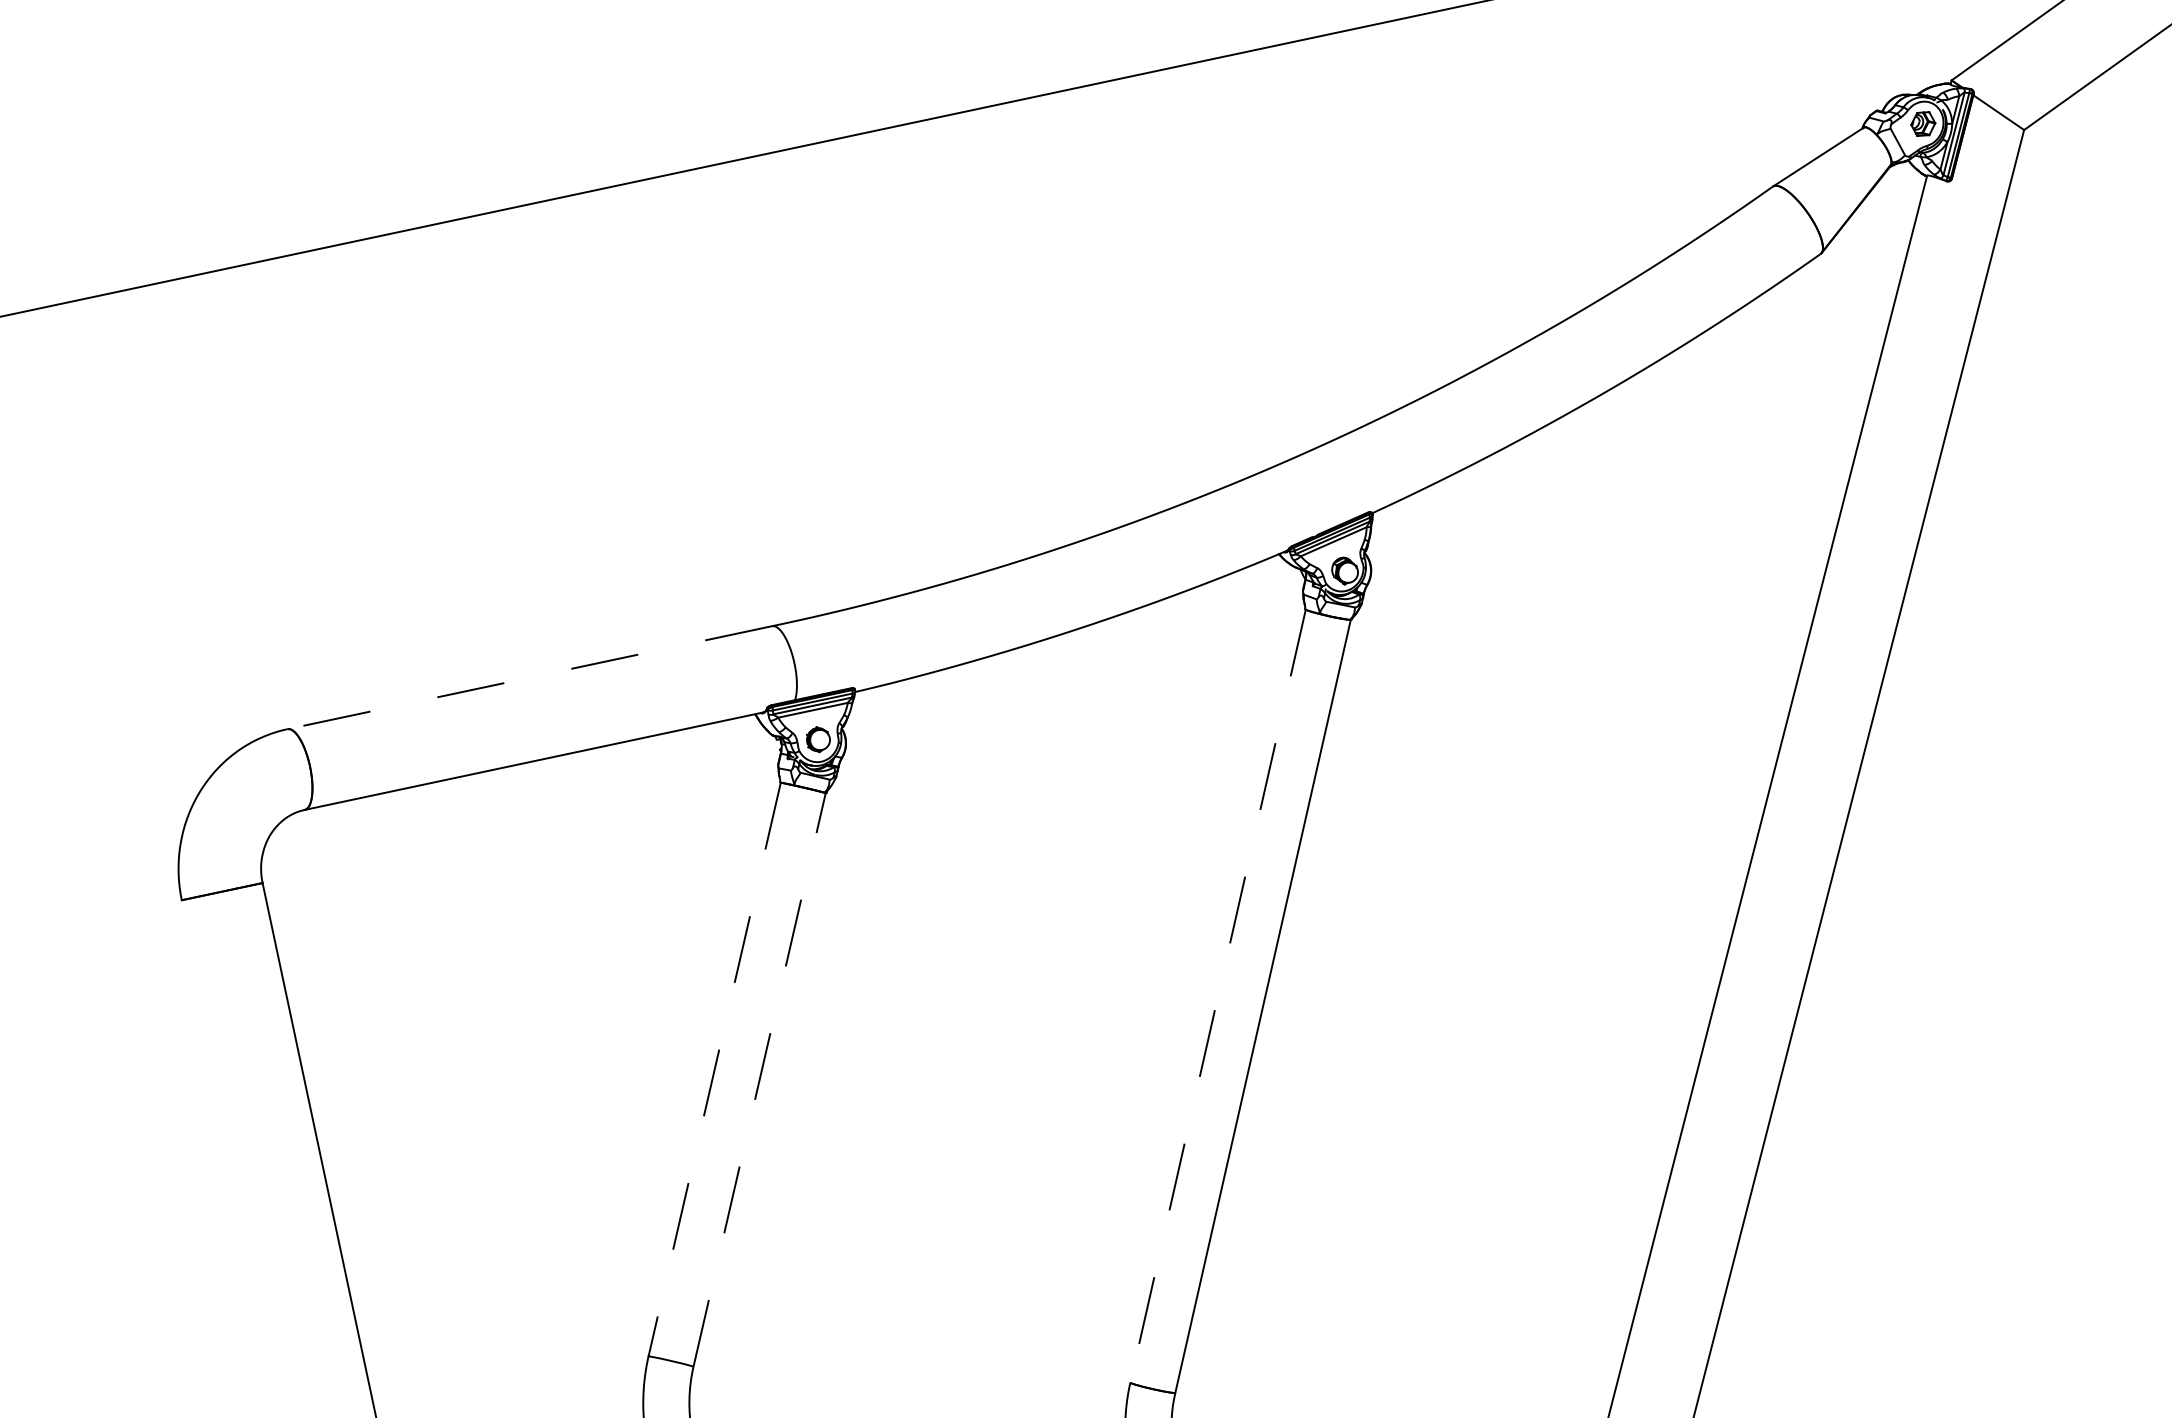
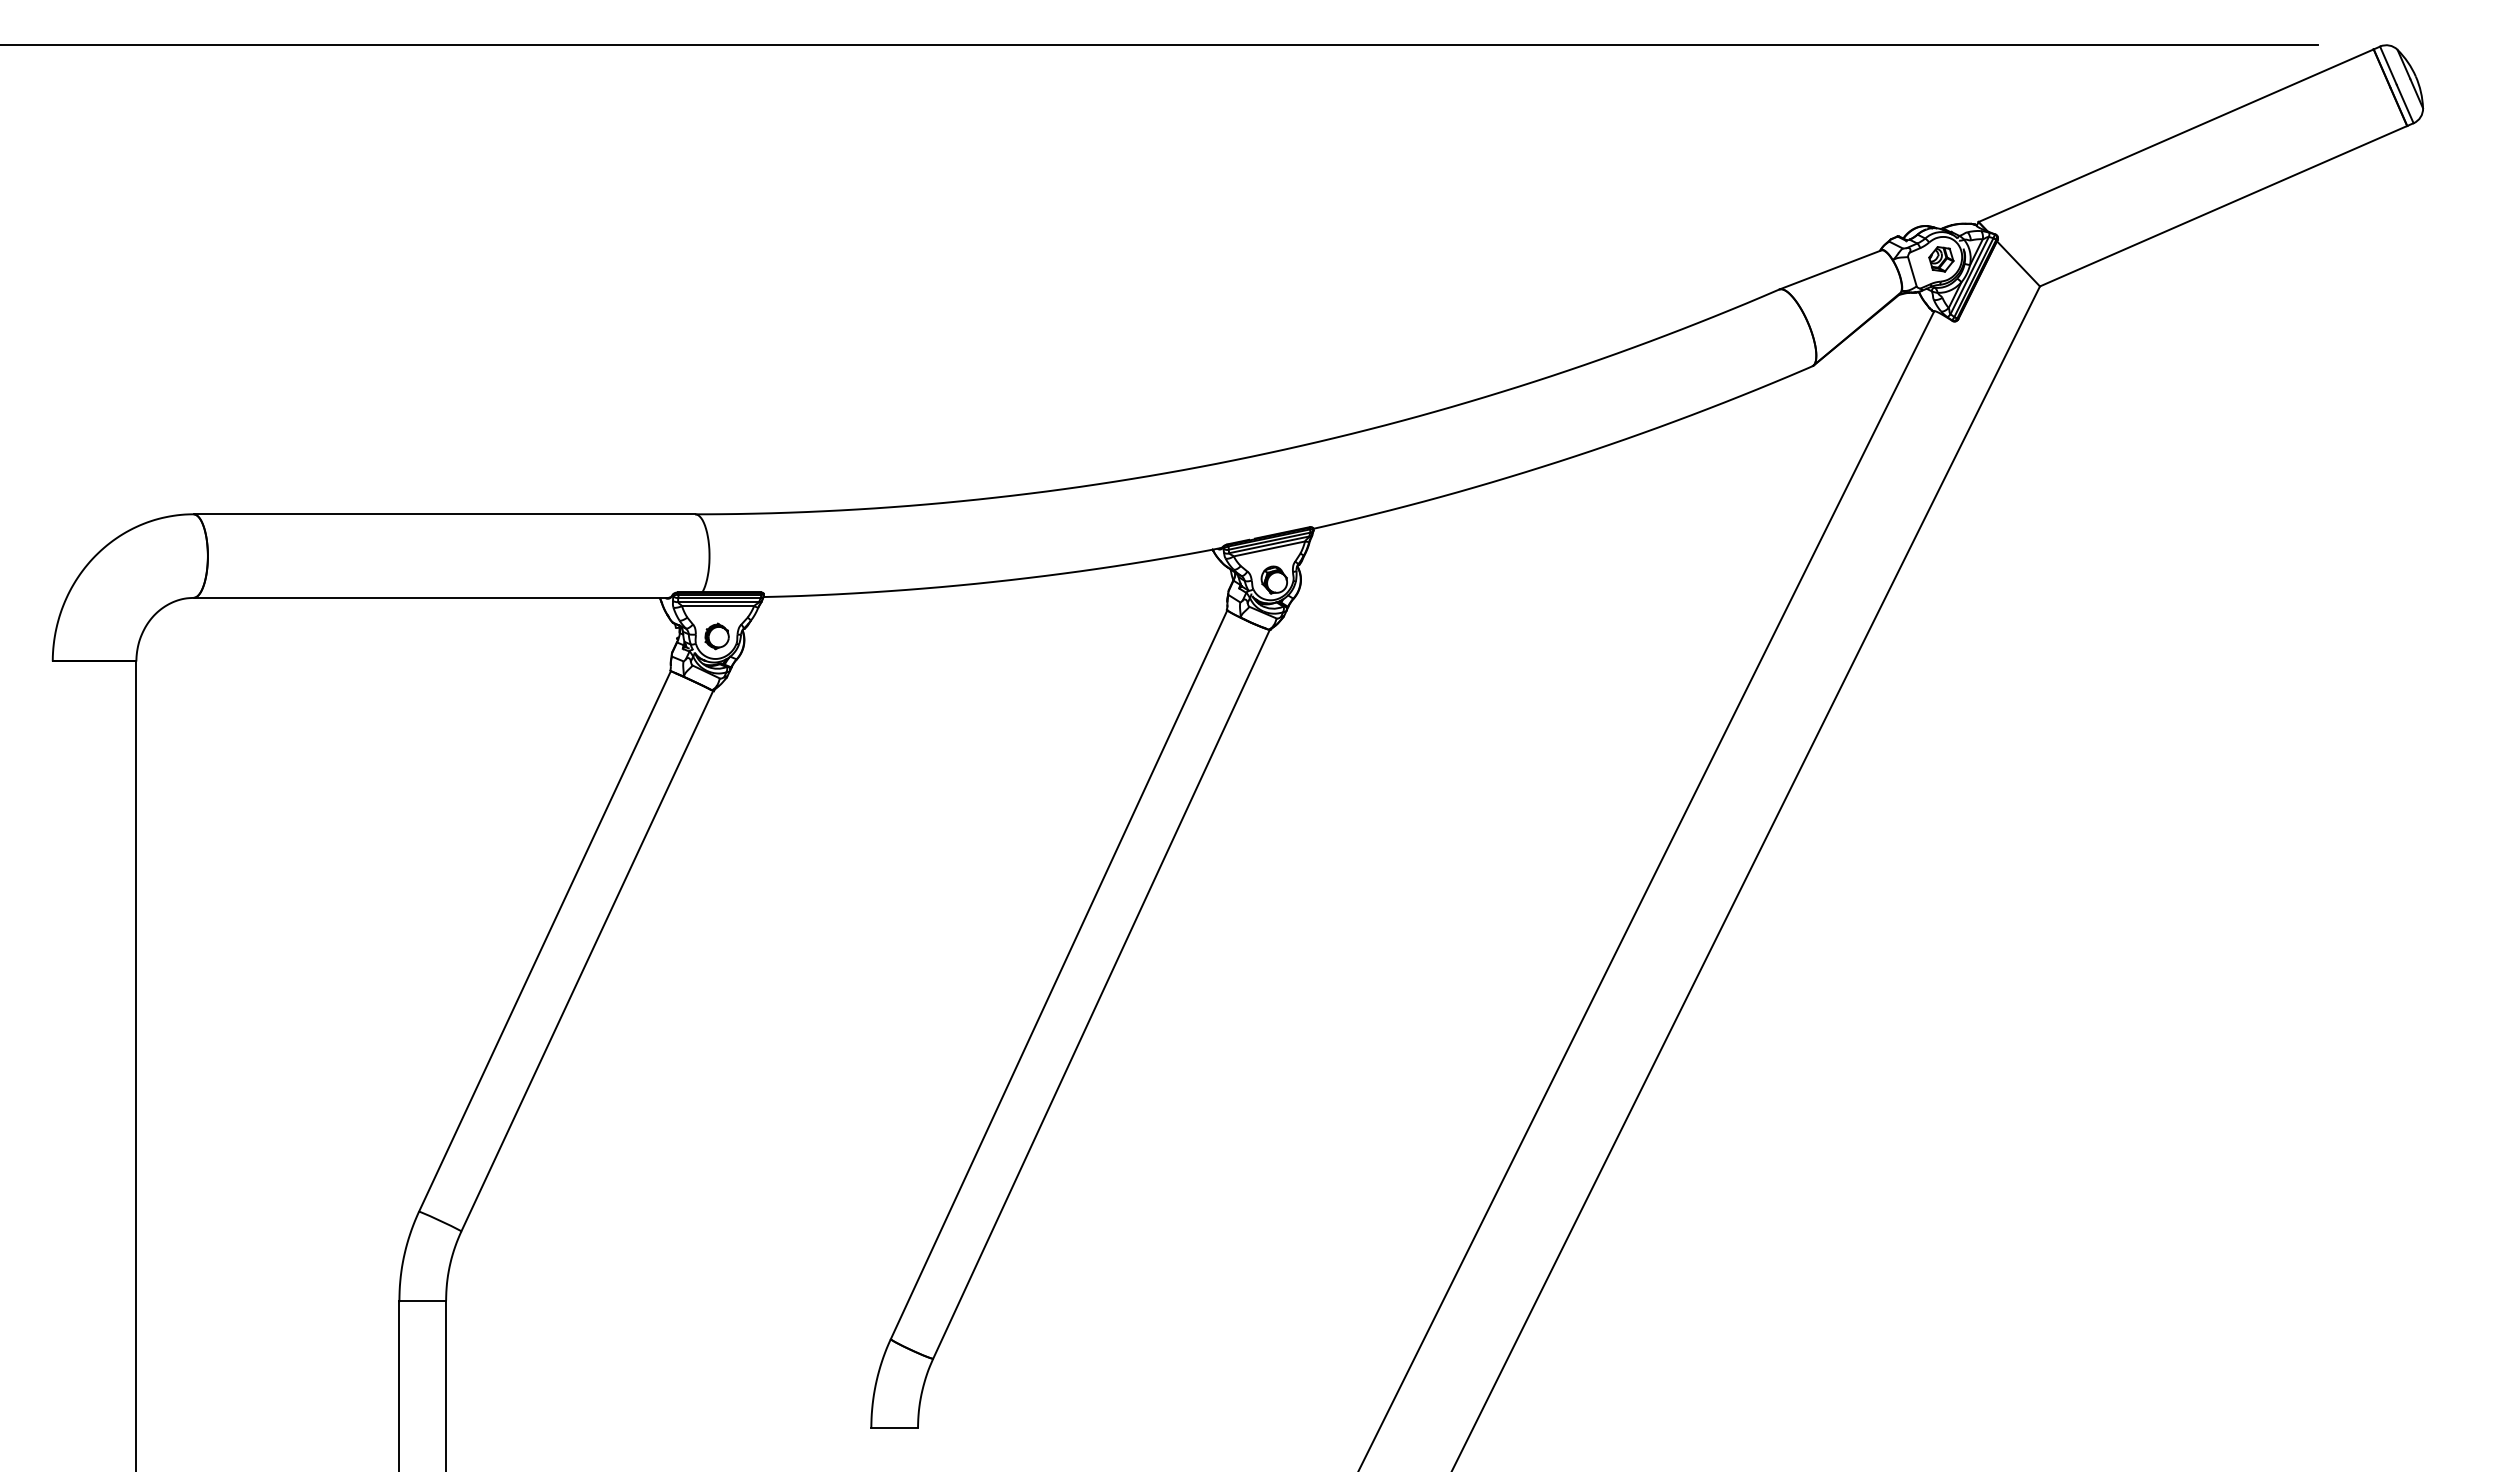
line: (530, 677) -> (444, 514), dashed -> solid
line: (1217, 997) -> (1058, 975), dashed -> solid
line: (714, 1069) -> (544, 941), dashed -> solid
line: (759, 1079) -> (587, 960), dashed -> solid

